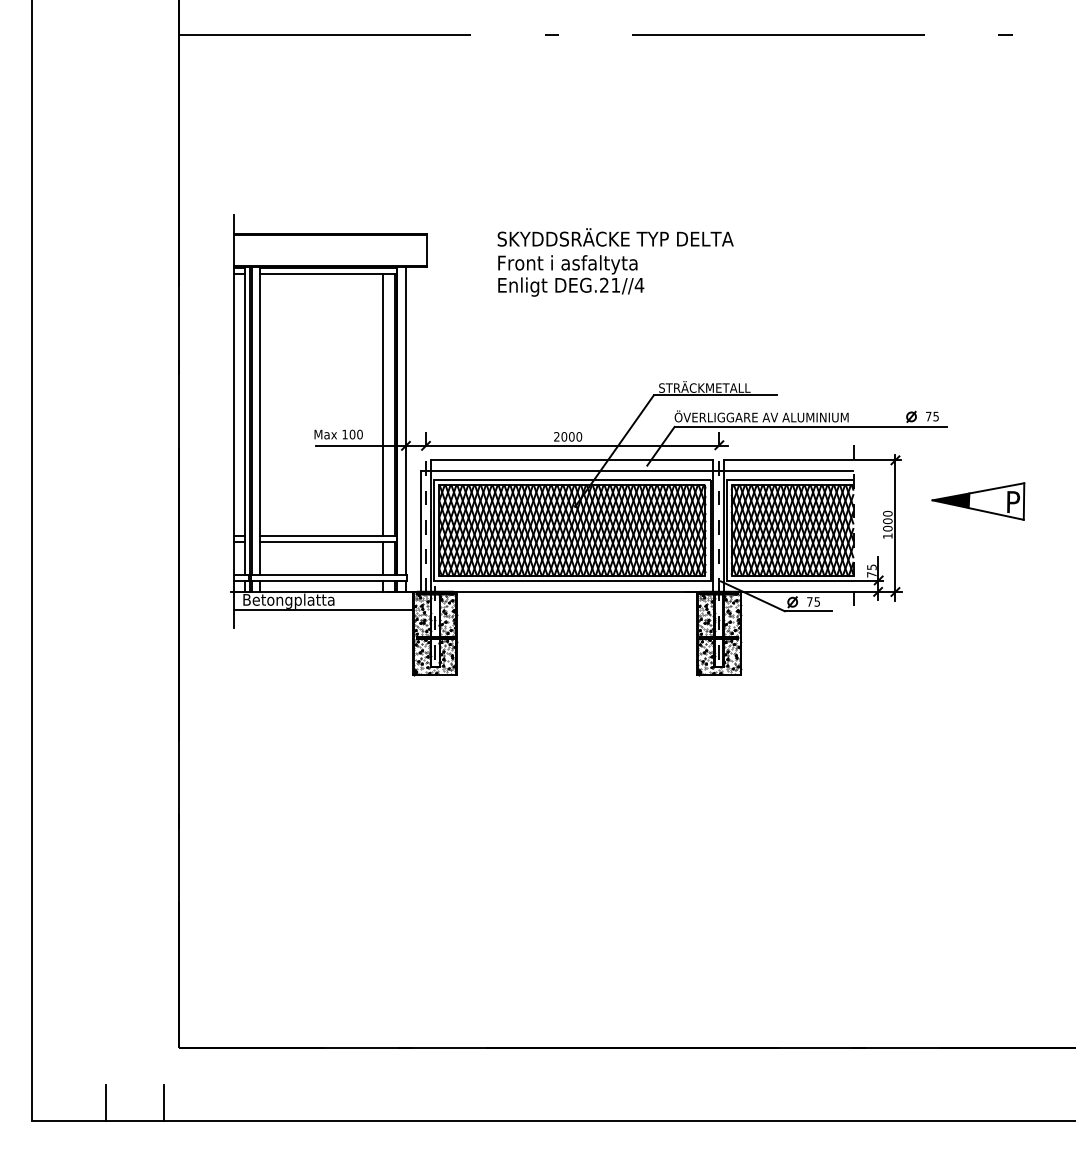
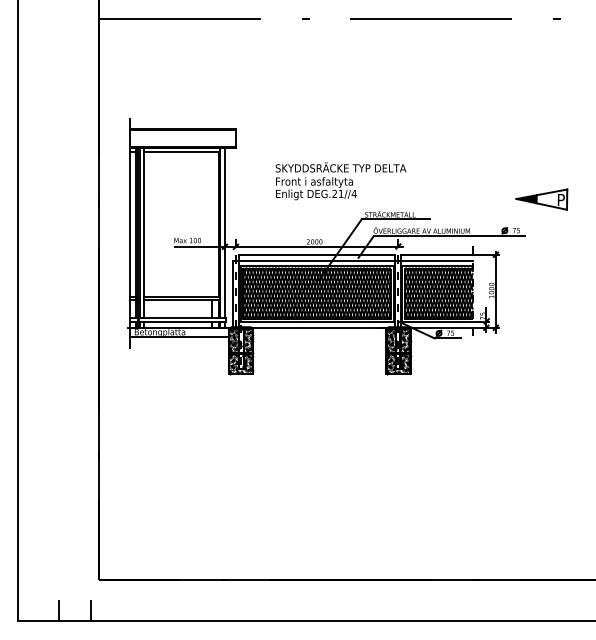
text: (614, 262) -> (340, 181), moved
line: (383, 403) -> (212, 223), removed
part: (977, 501) -> (541, 199), moved

